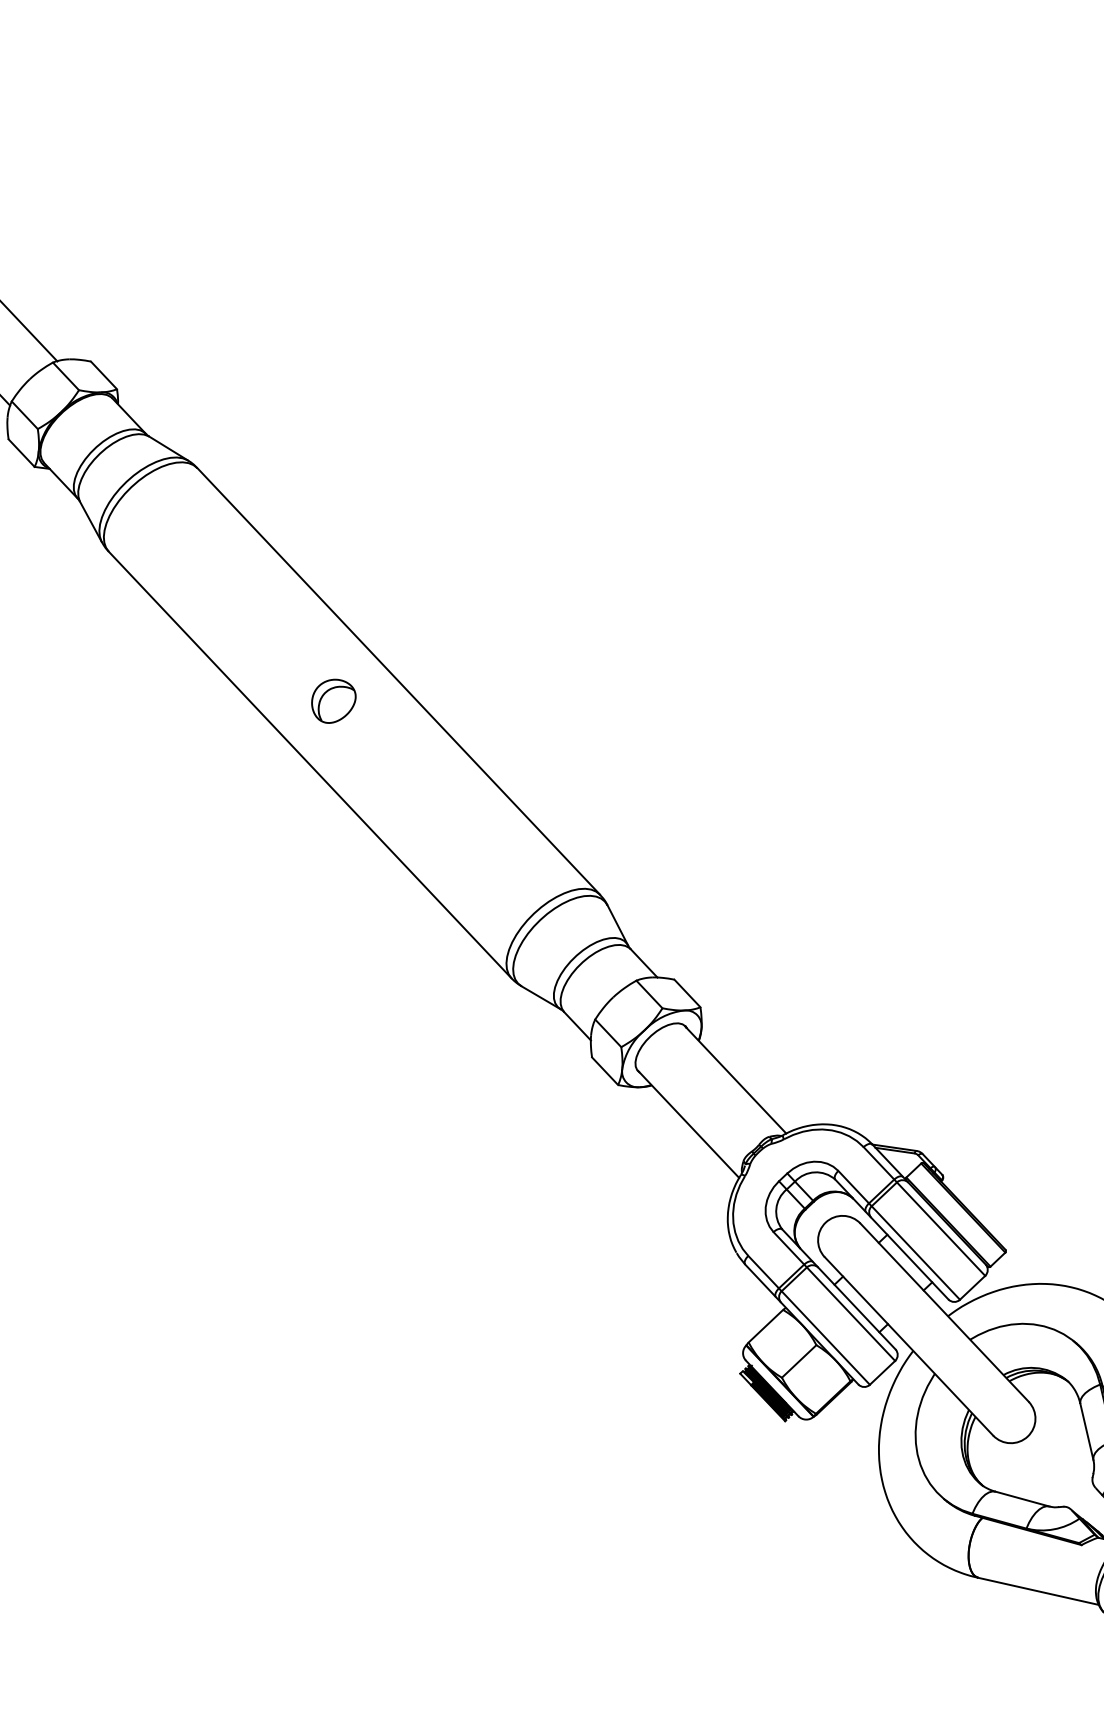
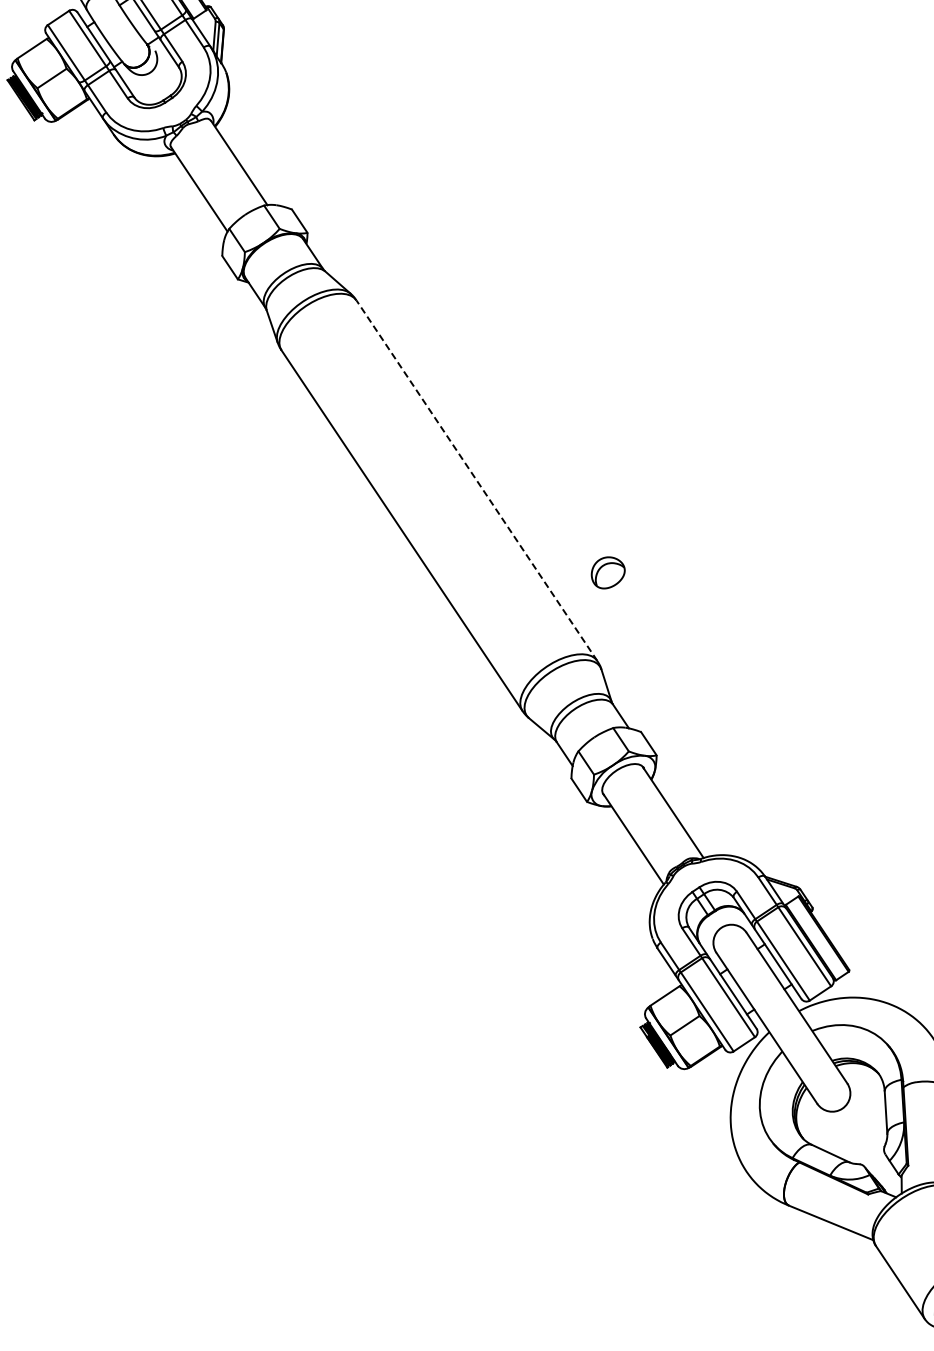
line: (398, 681) -> (476, 480), solid -> dashed
part: (332, 700) -> (607, 572), moved

